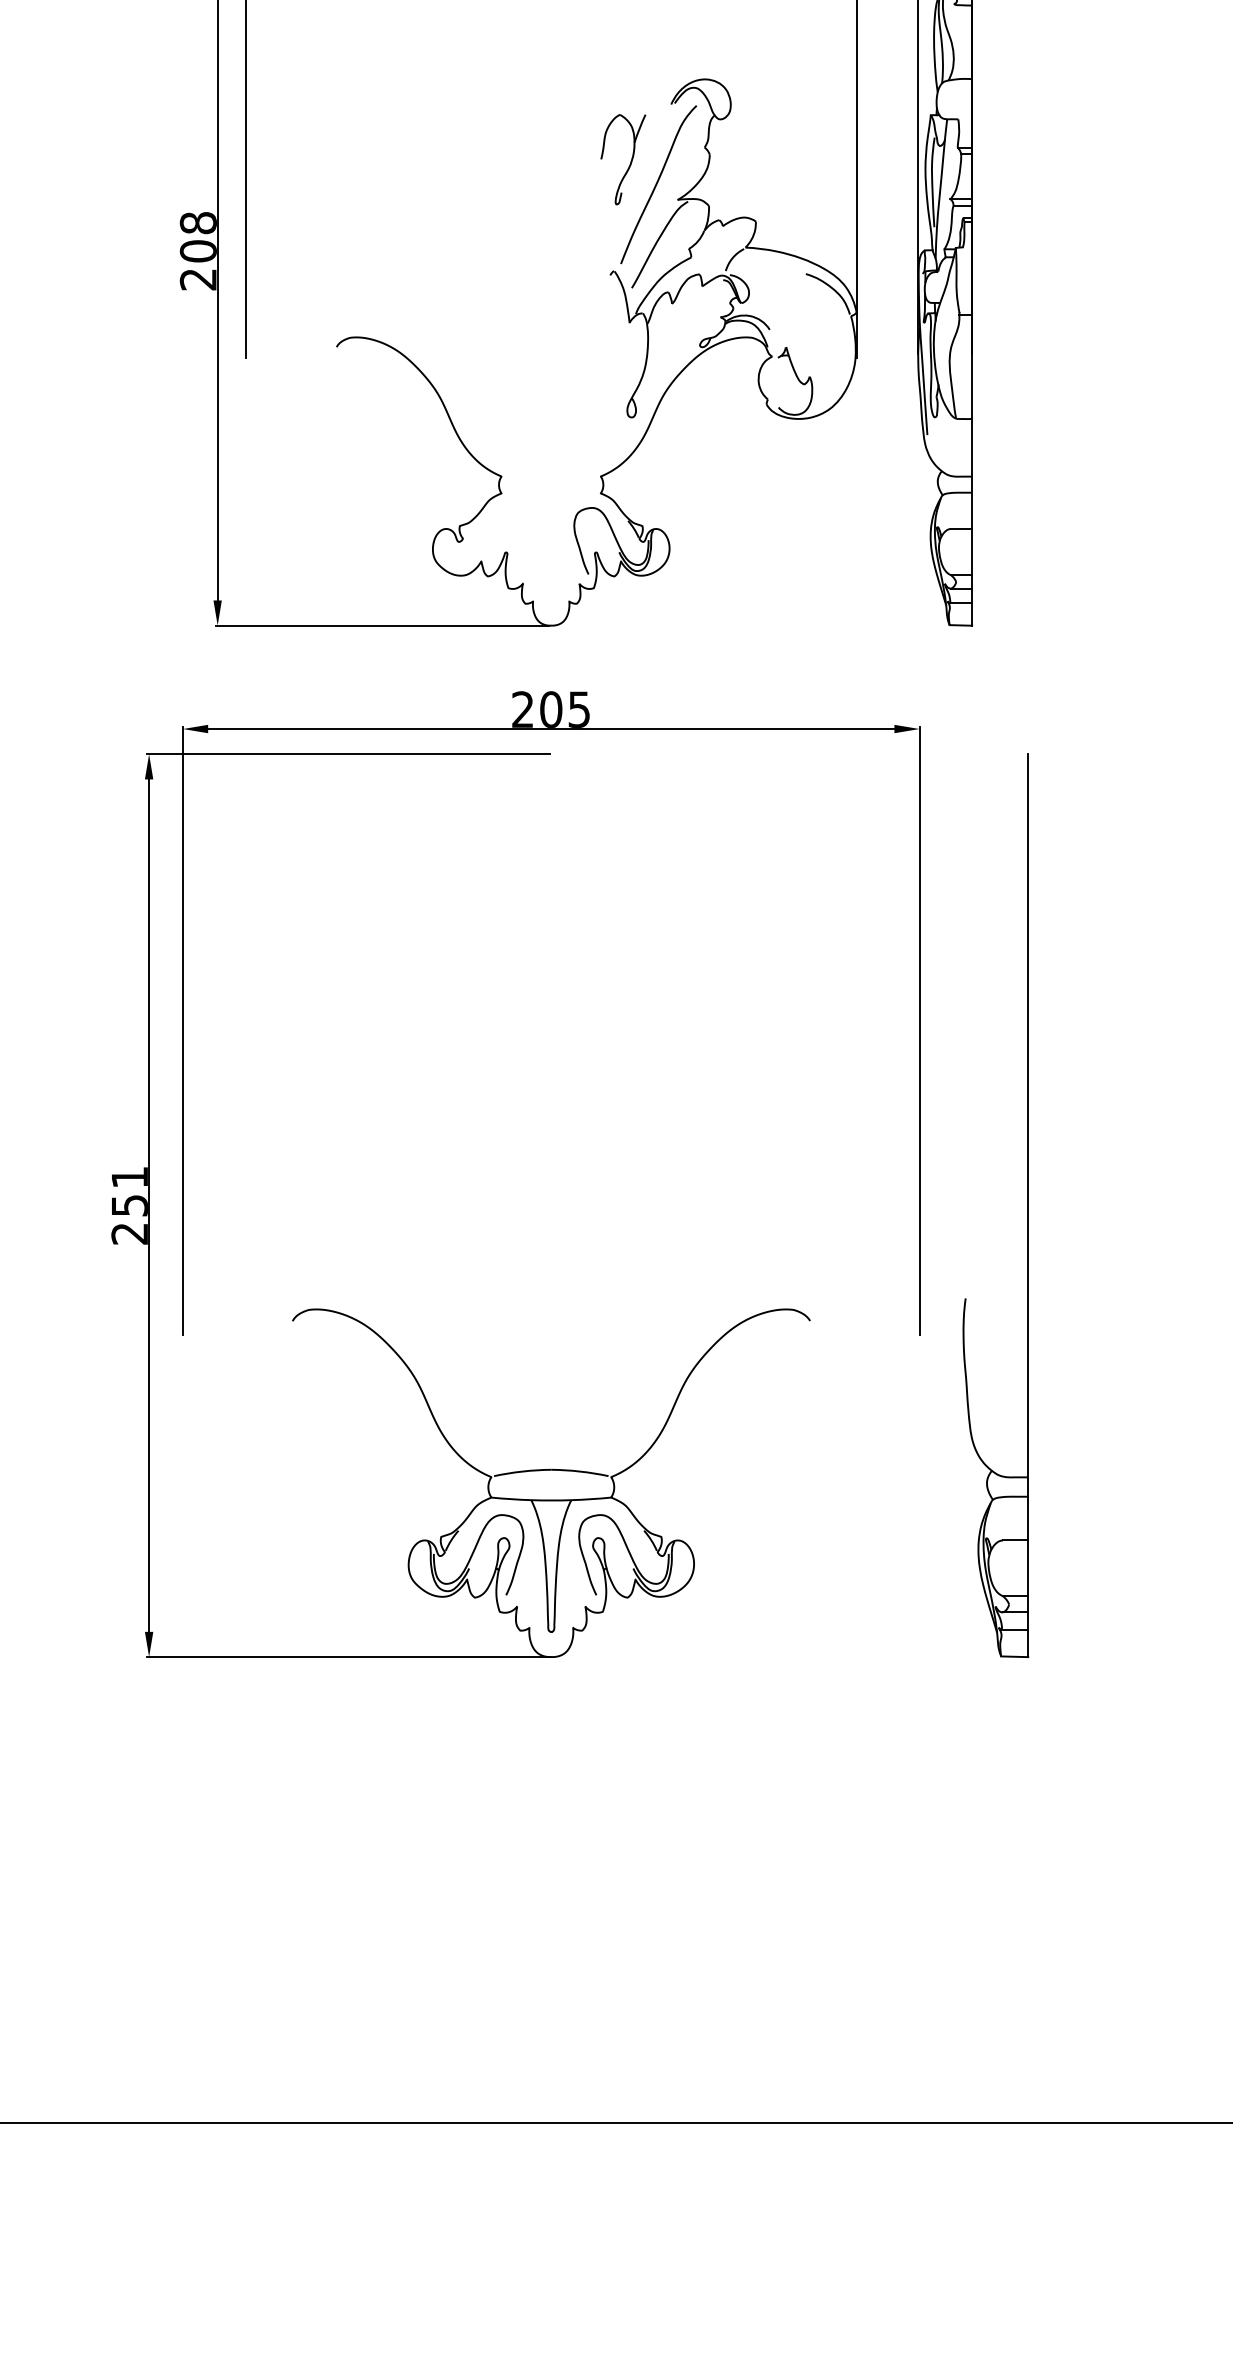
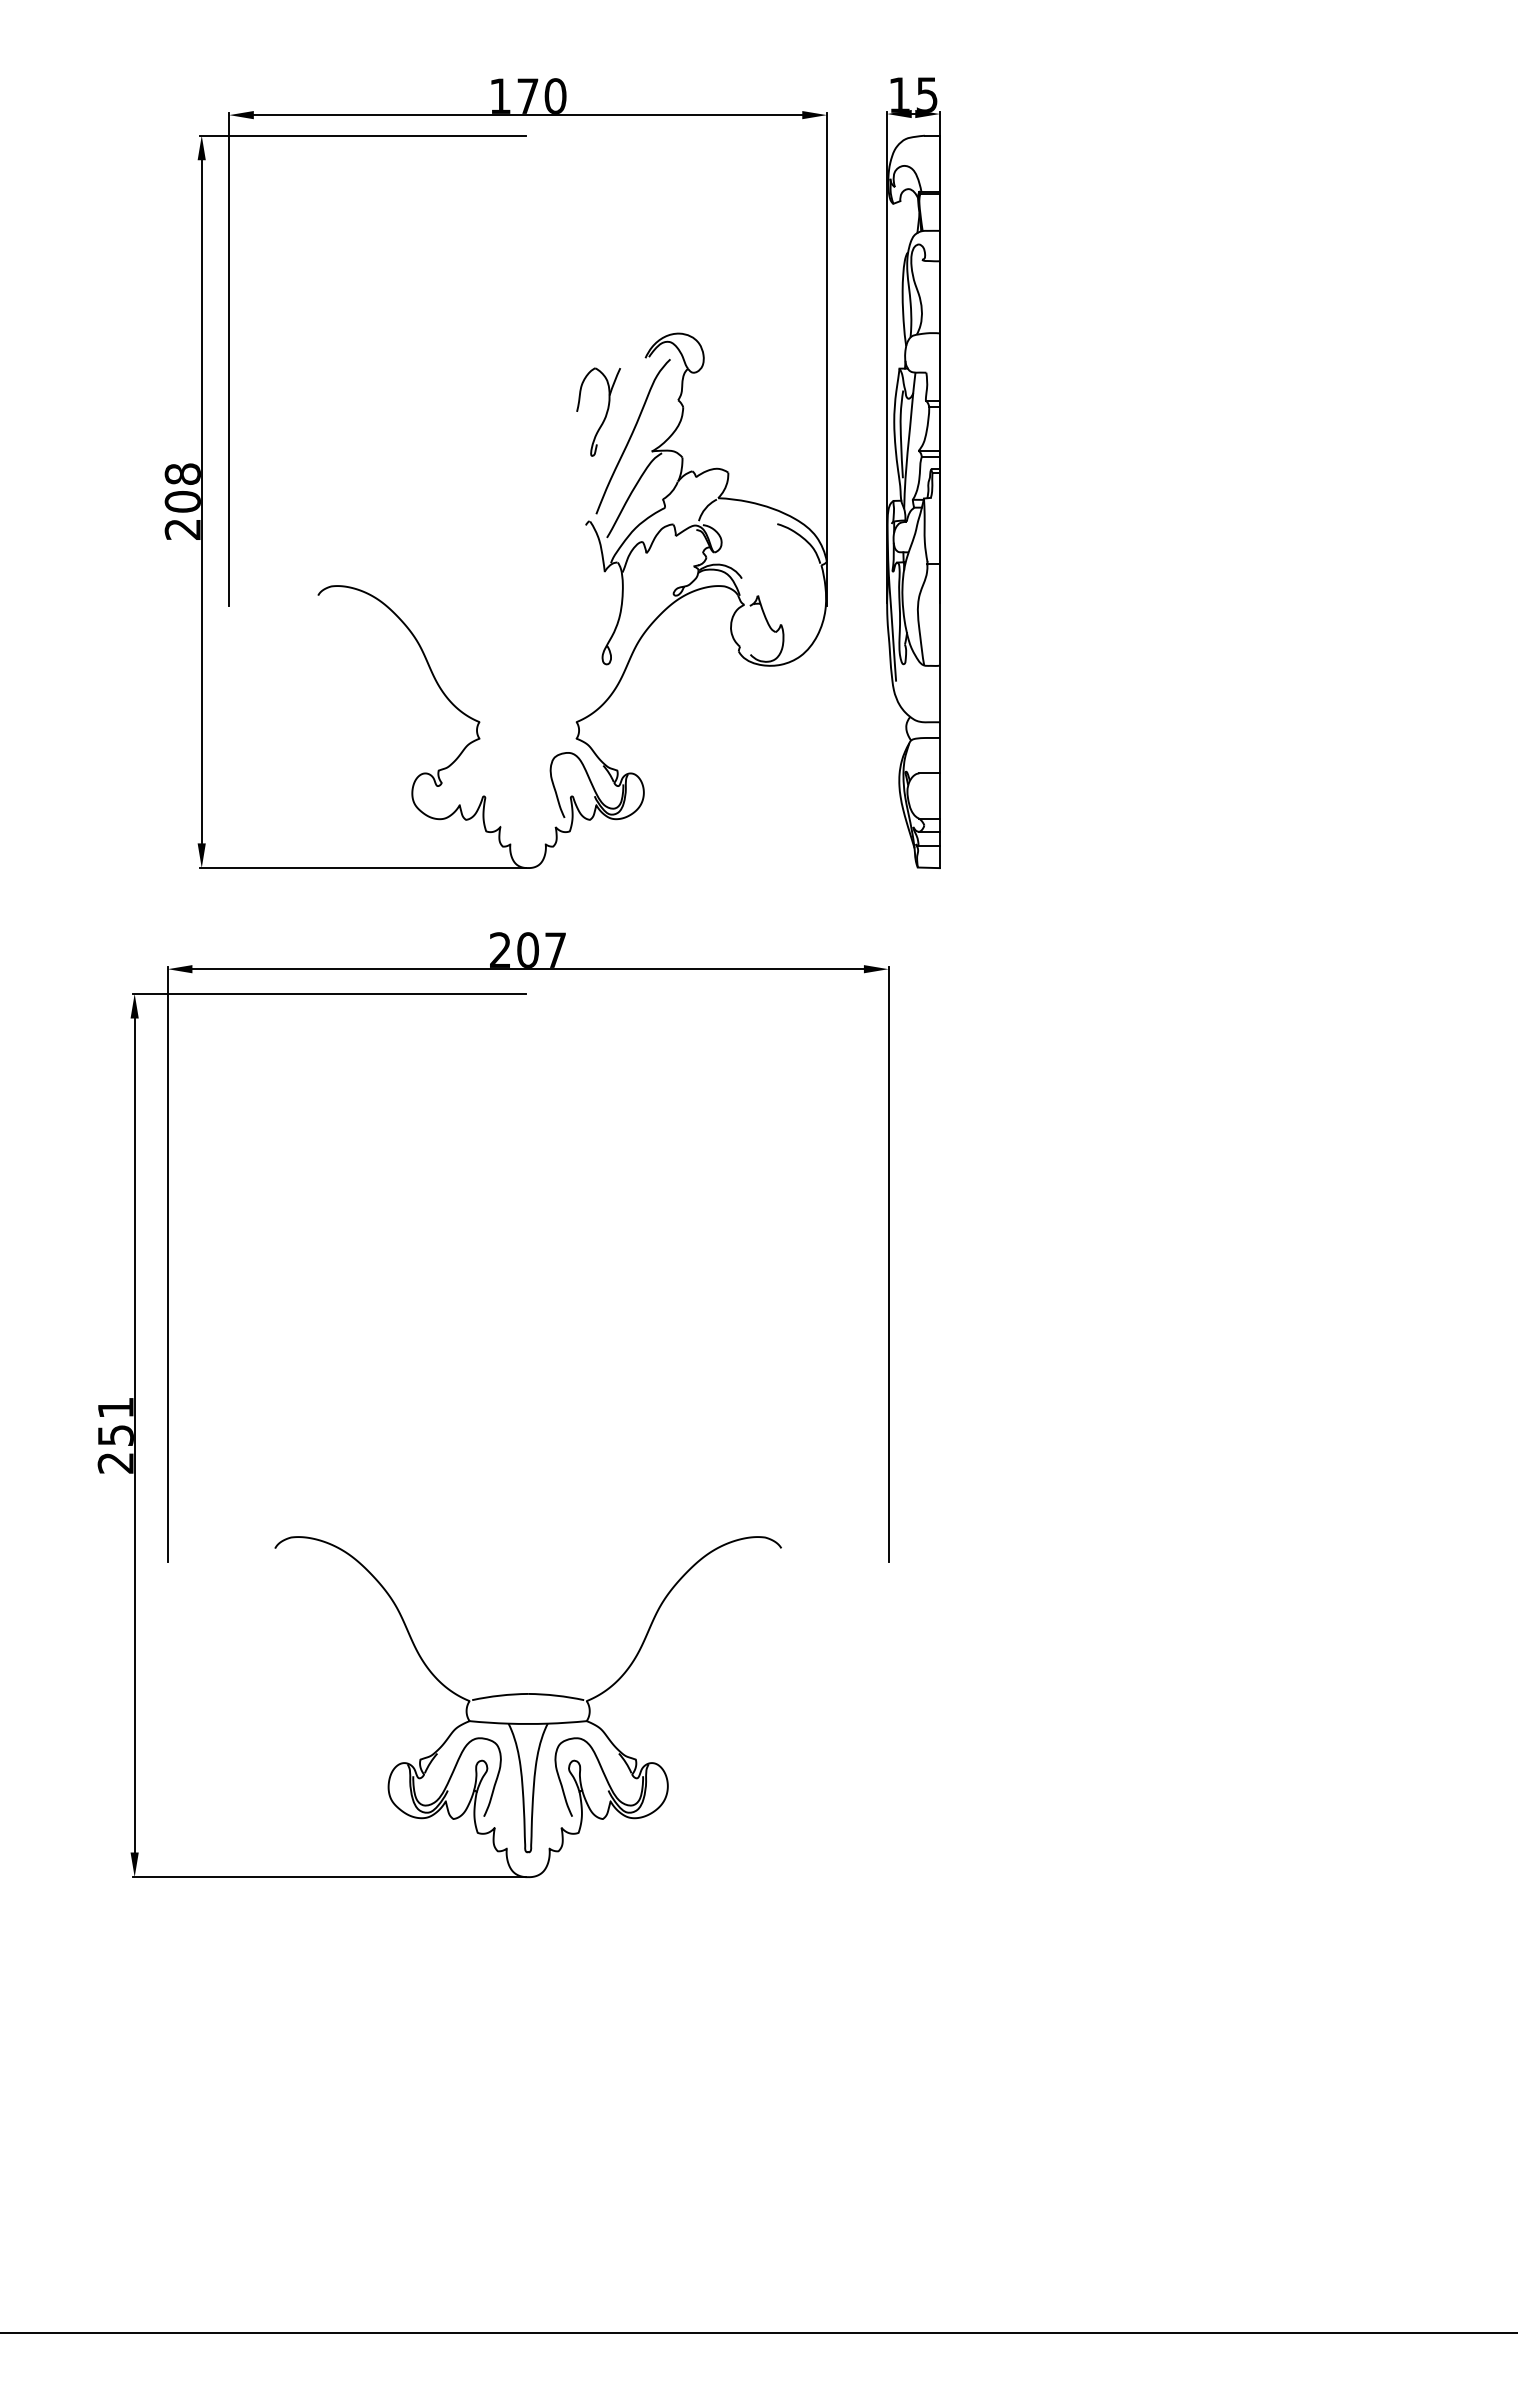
text: (579, 708) -> (555, 949), 205 -> 207
part: (1027, 1205) -> (994, 1435), removed

